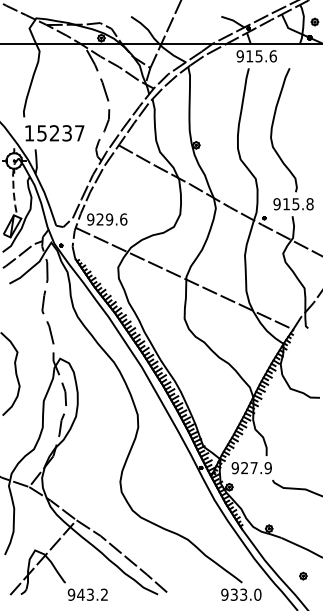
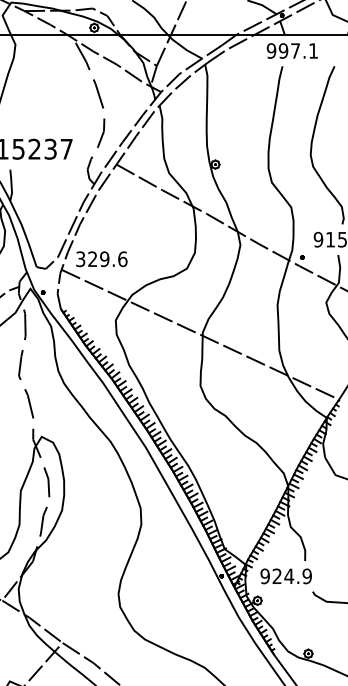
text: (261, 56) -> (298, 51), 915.6 -> 997.1
text: (90, 219) -> (80, 259), 929.6 -> 329.6
text: (254, 467) -> (289, 575), 927.9 -> 924.9

